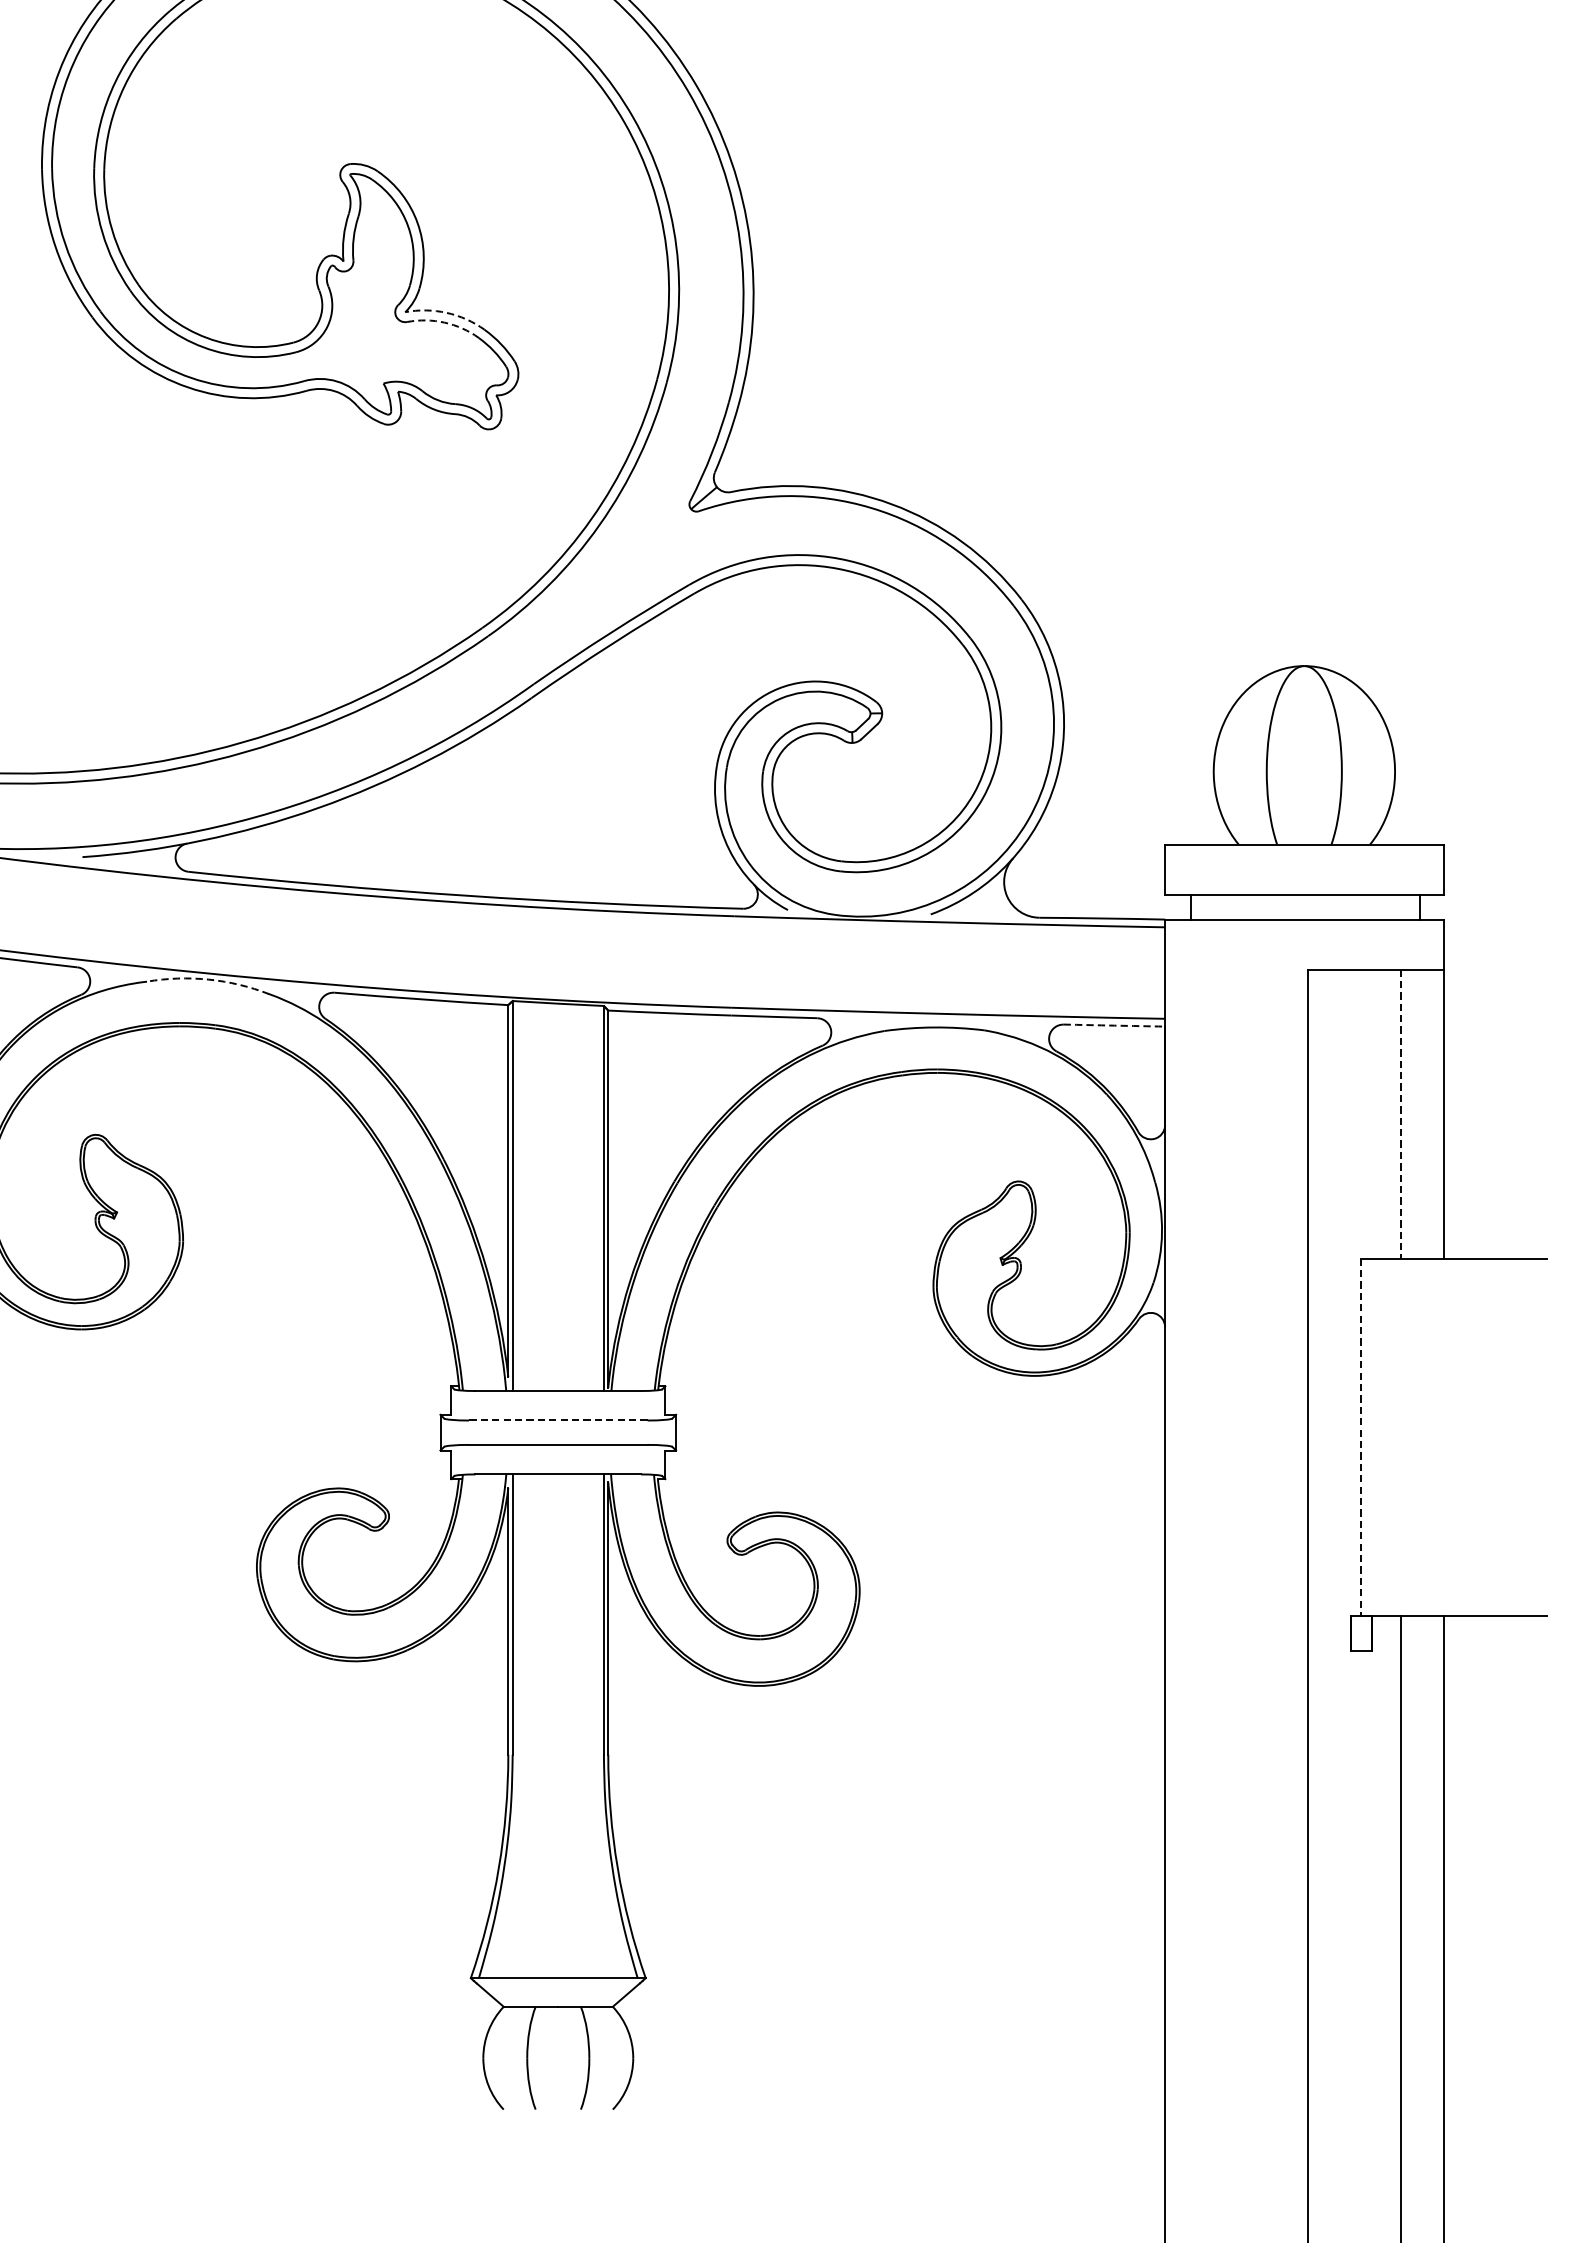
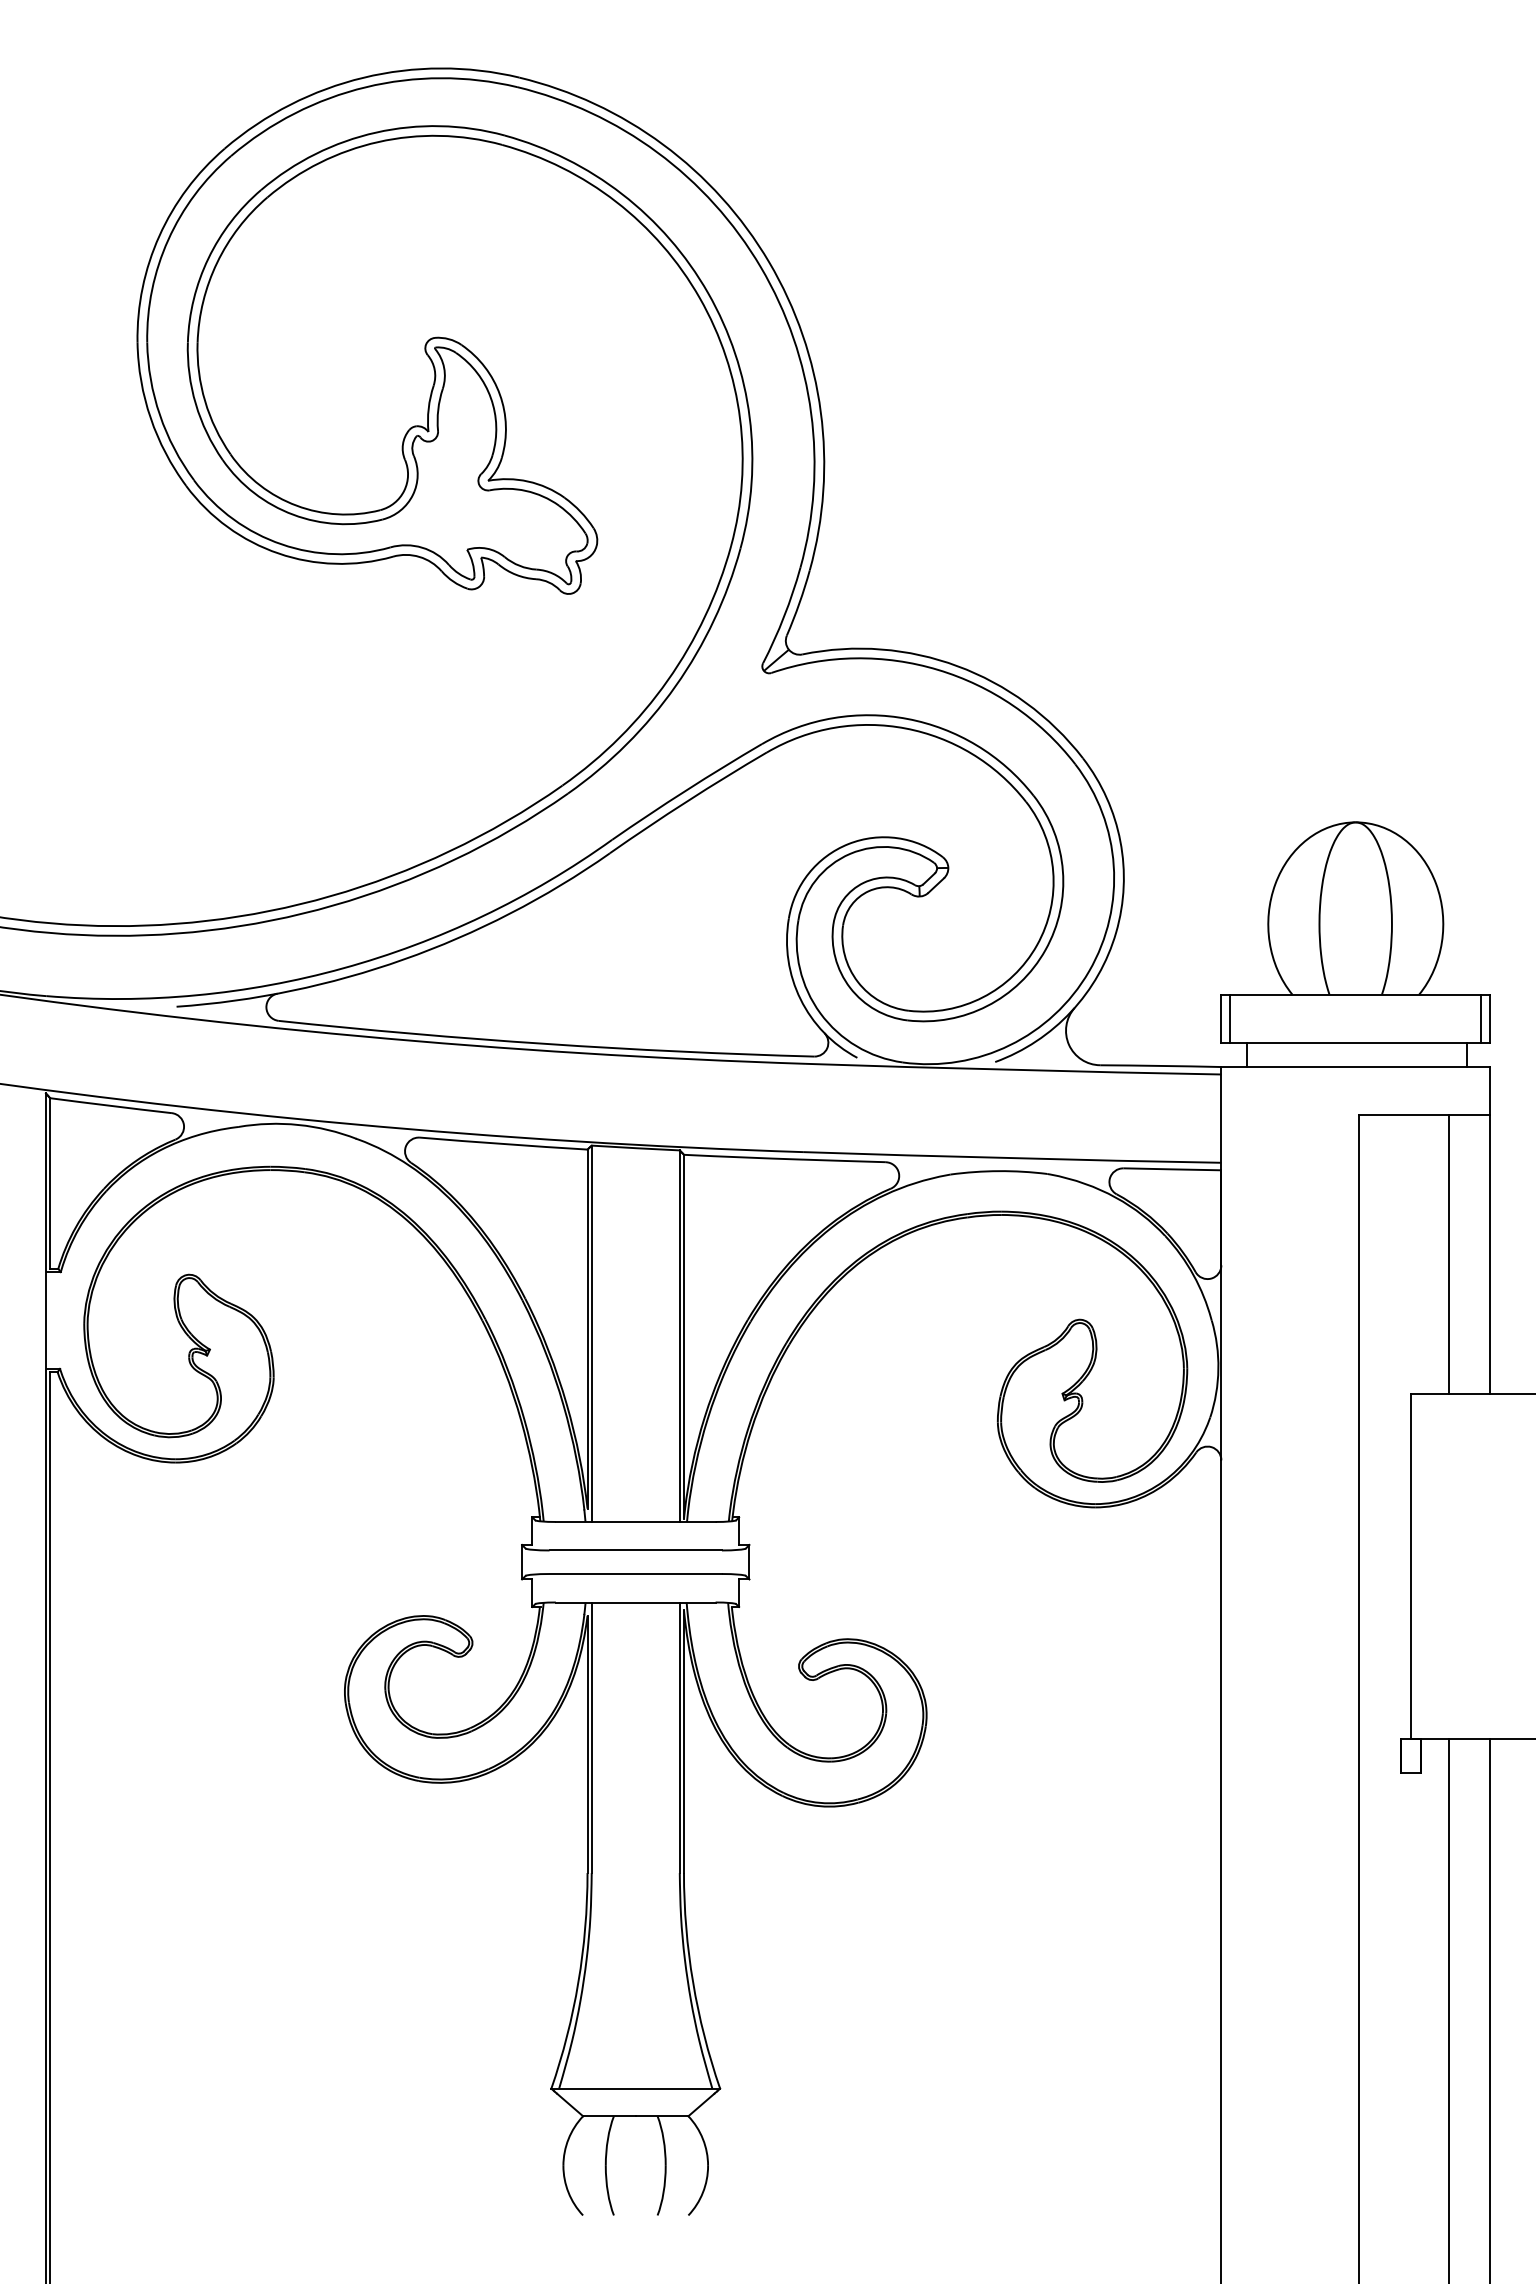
arc: (447, 312) -> (528, 481), dashed -> solid
arc: (445, 322) -> (526, 490), dashed -> solid
line: (1174, 869) -> (1230, 1018), added
line: (1434, 869) -> (1481, 1018), added
arc: (208, 979) -> (298, 1124), dashed -> solid
arc: (1114, 1025) -> (1172, 1169), dashed -> solid
line: (1400, 1113) -> (1448, 1254), dashed -> solid
line: (558, 1420) -> (635, 1550), dashed -> solid
line: (1361, 1437) -> (1410, 1566), dashed -> solid

